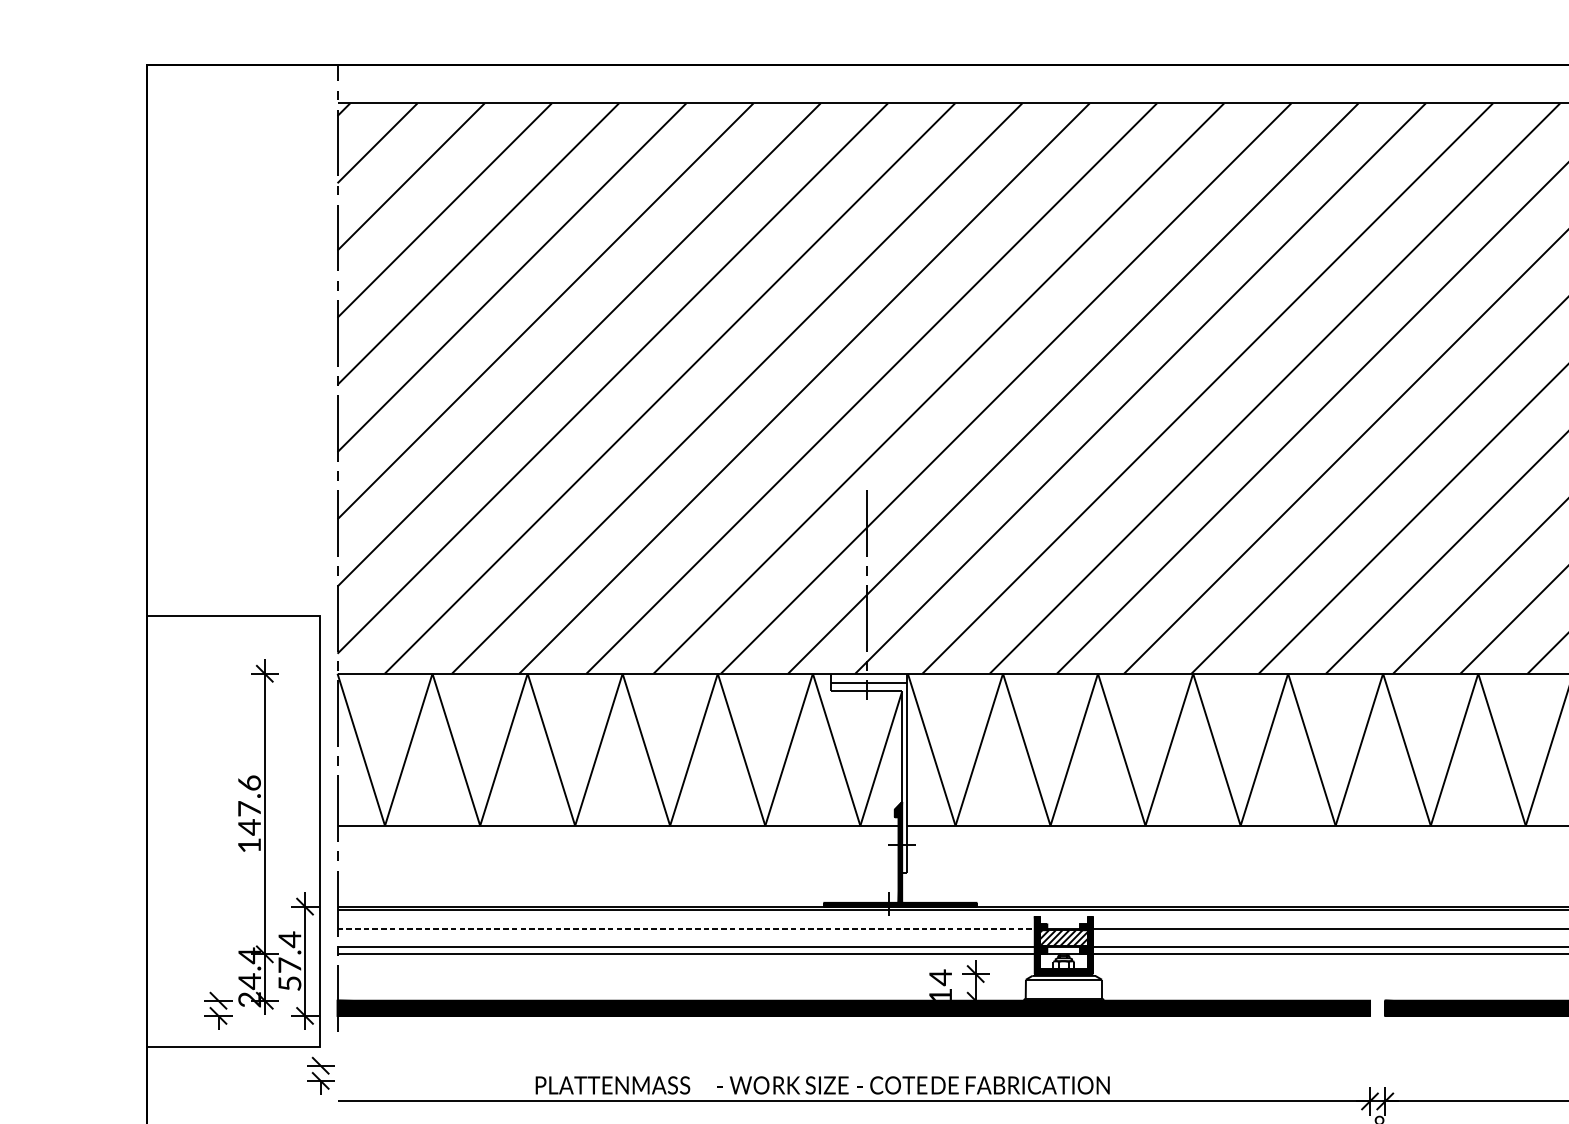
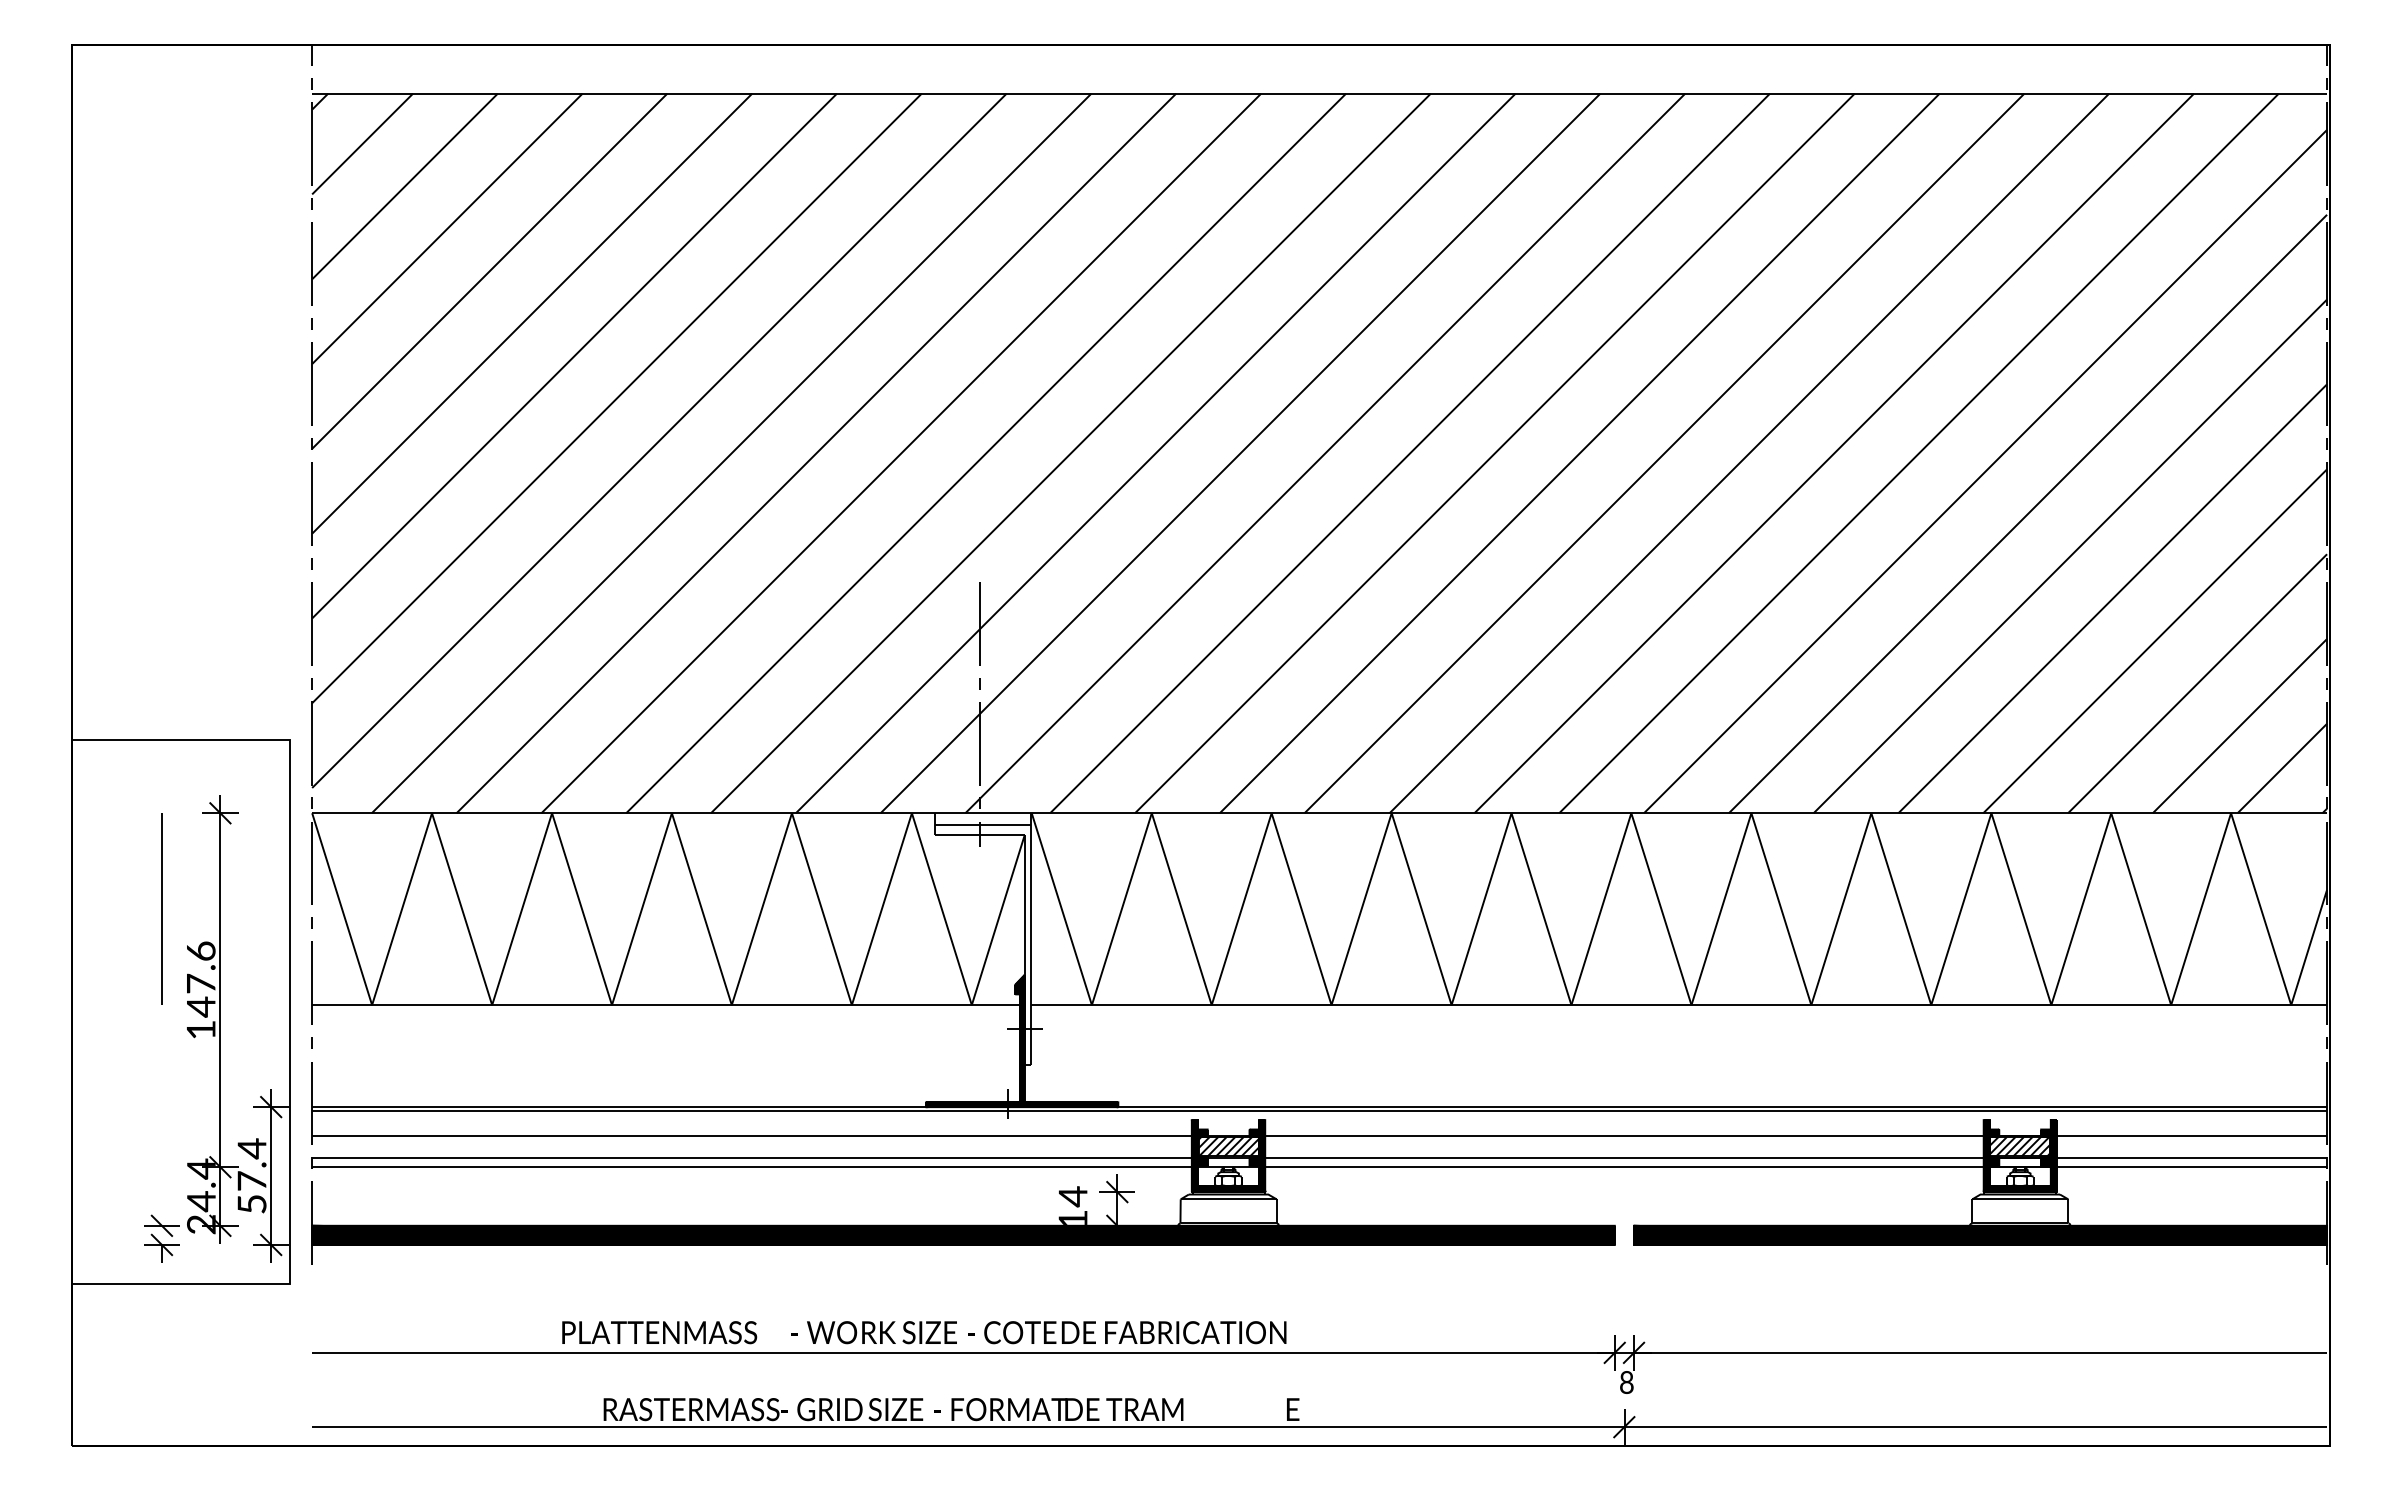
line: (218, 749) -> (161, 908), added
line: (686, 929) -> (752, 1135), dashed -> solid
part: (320, 1075) -> (290, 1320), removed

